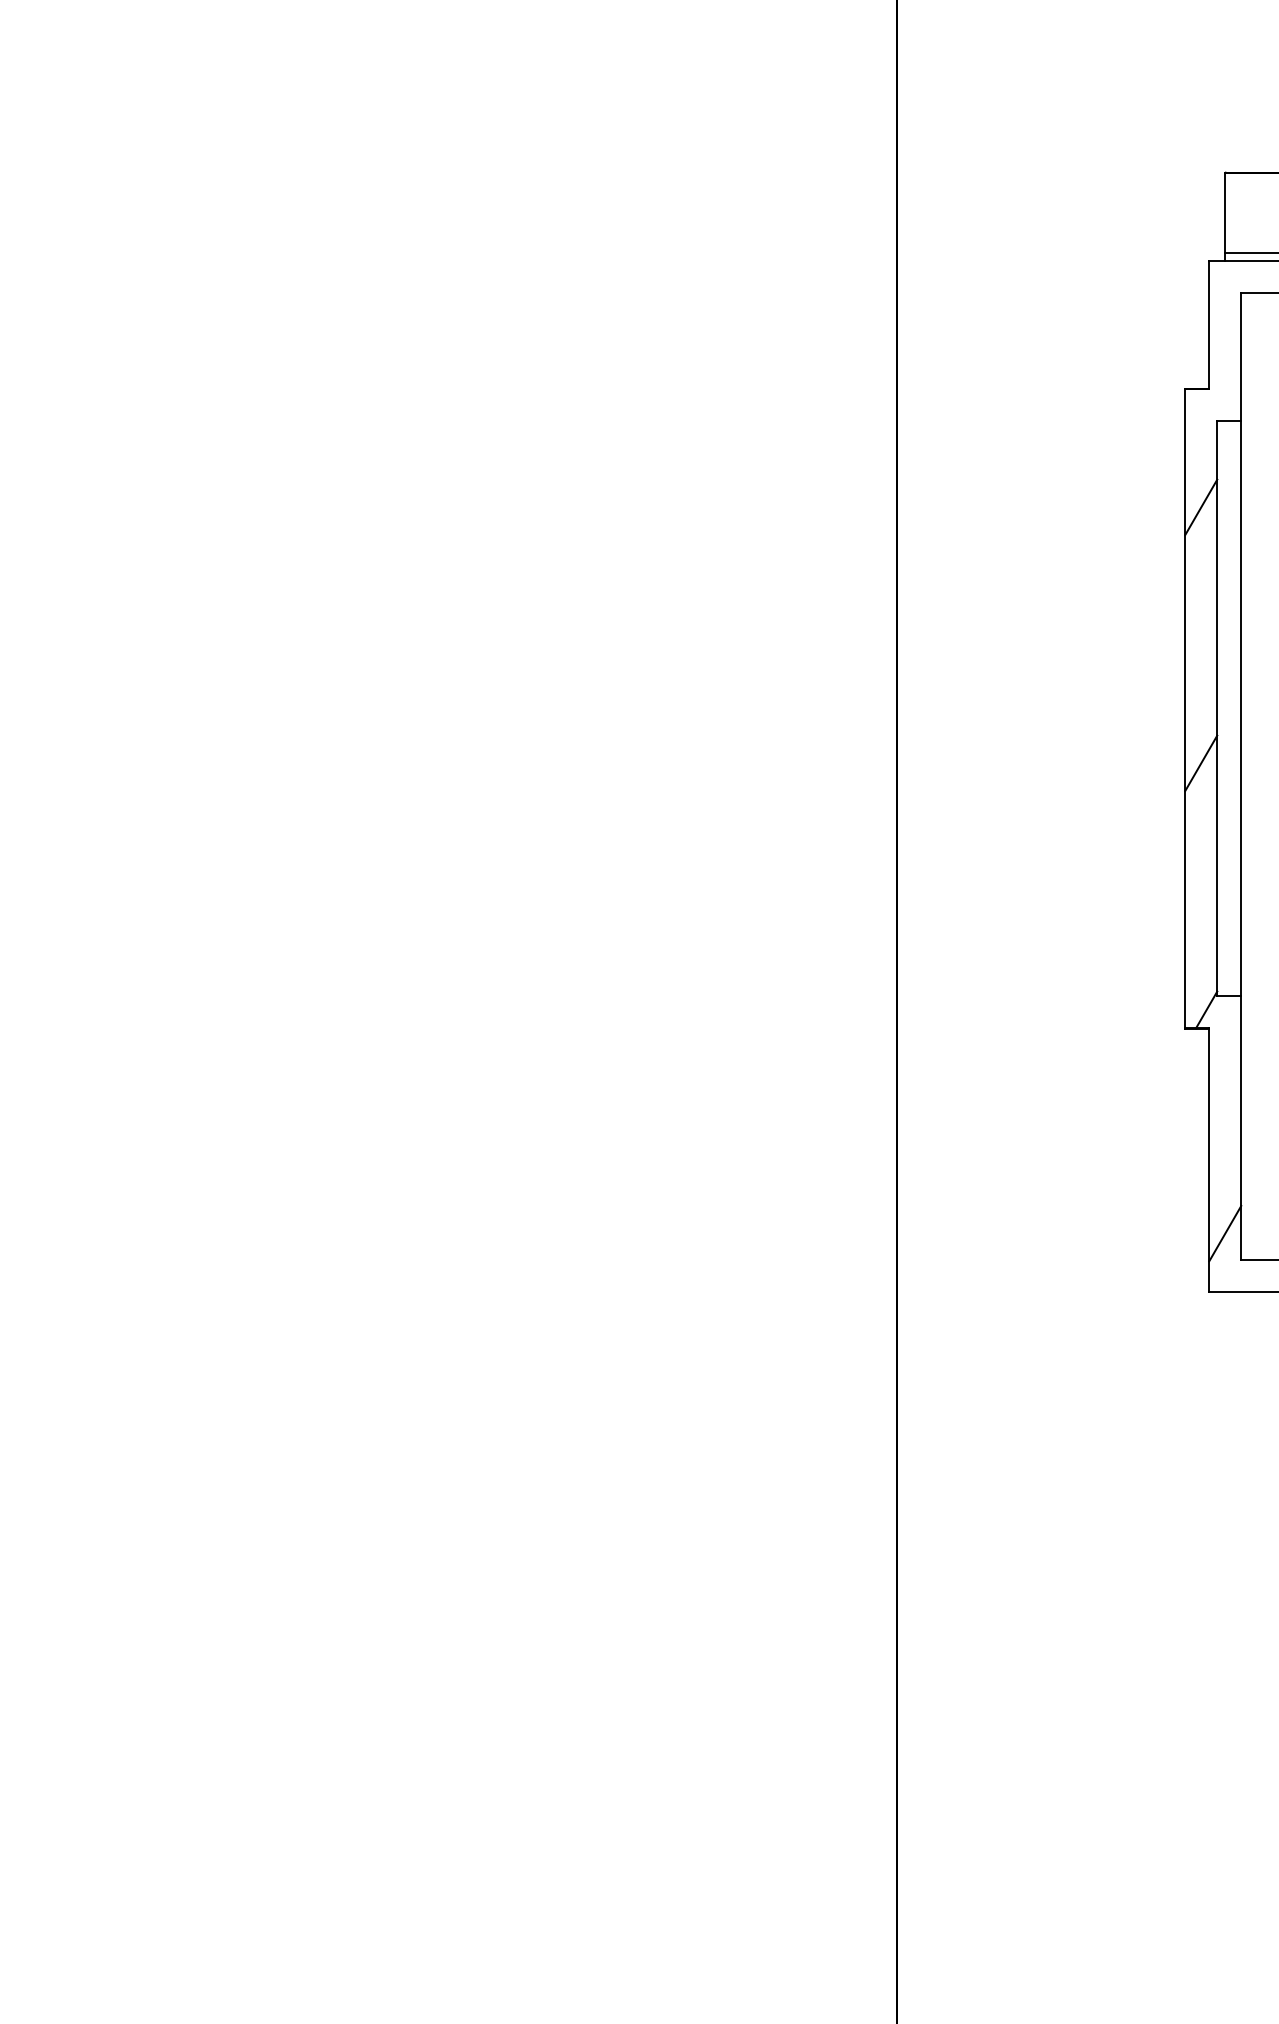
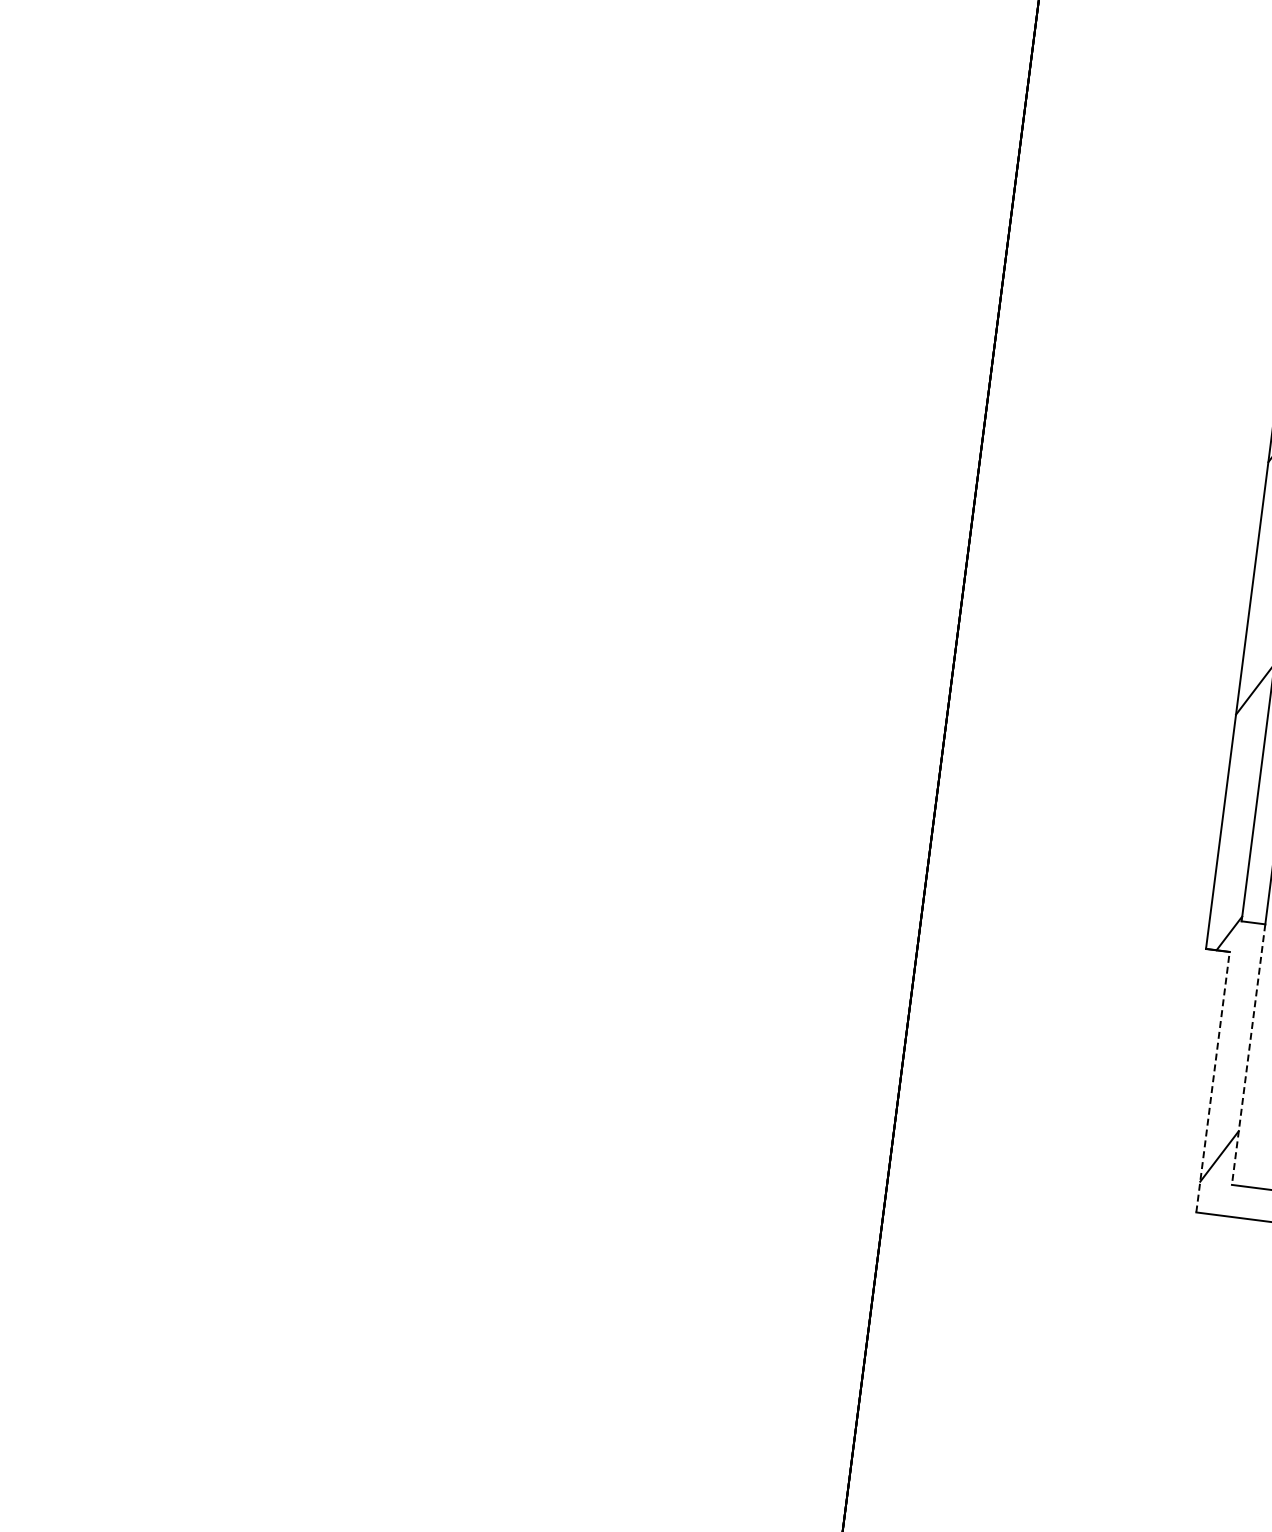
line: (1241, 1128) -> (1248, 1054), solid -> dashed
line: (1209, 1159) -> (1213, 1081), solid -> dashed

